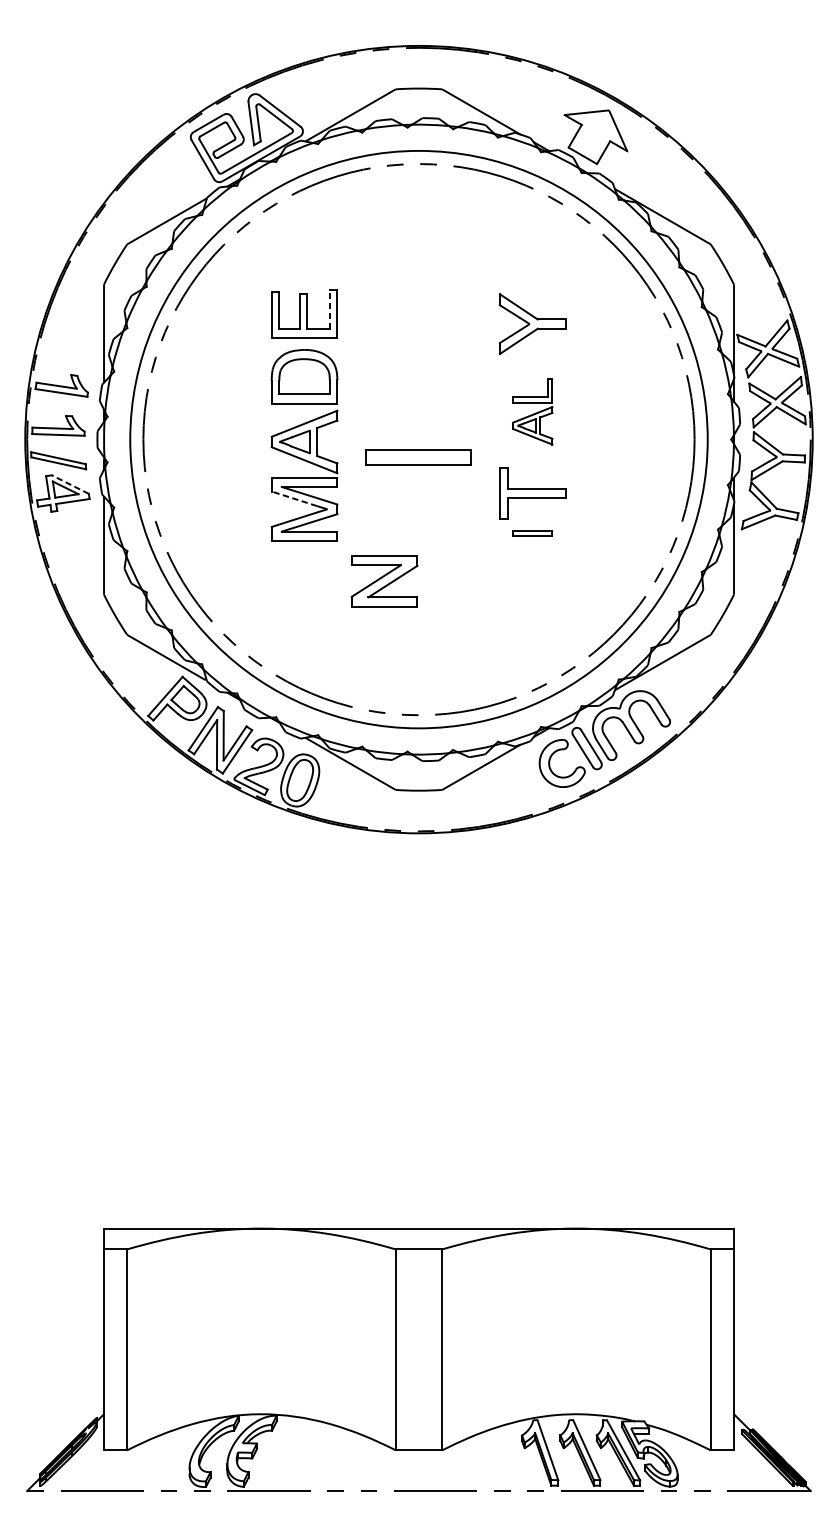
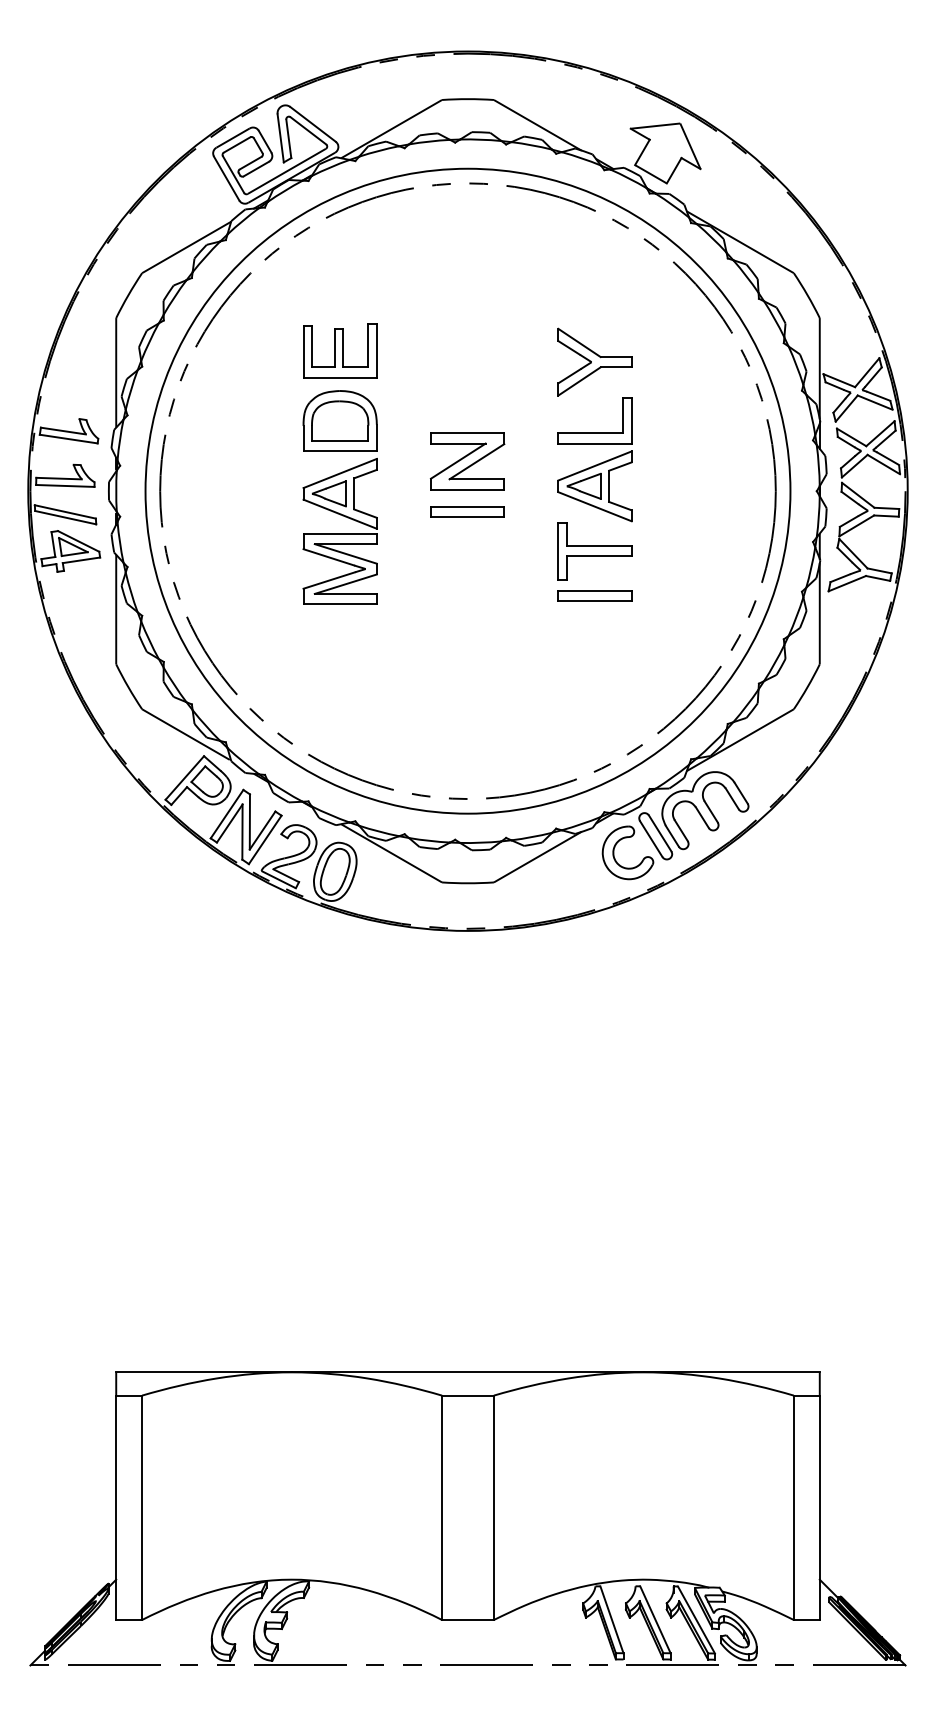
line: (329, 309) -> (368, 345), dashed -> solid
part: (532, 411) -> (594, 459), size x1.67
part: (418, 457) -> (467, 511), size x0.62
line: (70, 484) -> (78, 541), dashed -> solid
line: (294, 498) -> (328, 557), dashed -> solid
part: (532, 533) -> (594, 595), size x1.67
part: (384, 581) -> (467, 461), moved

